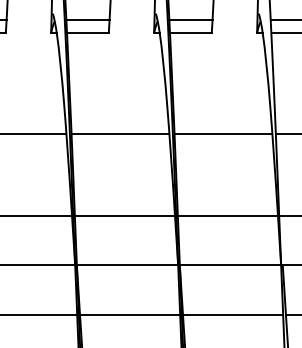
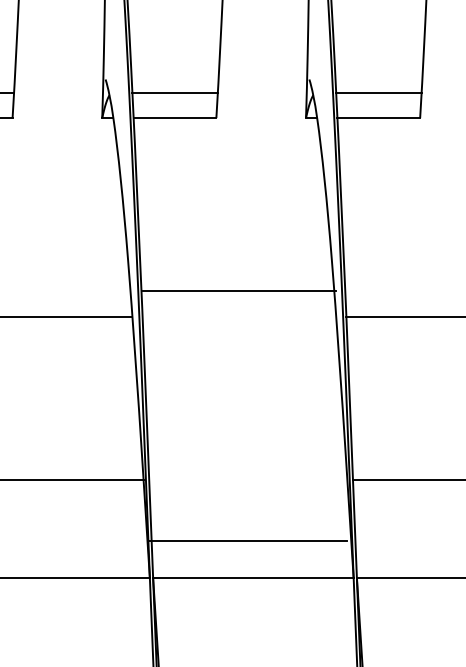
line: (120, 133) -> (239, 290), moved
line: (124, 216) -> (247, 542), moved

